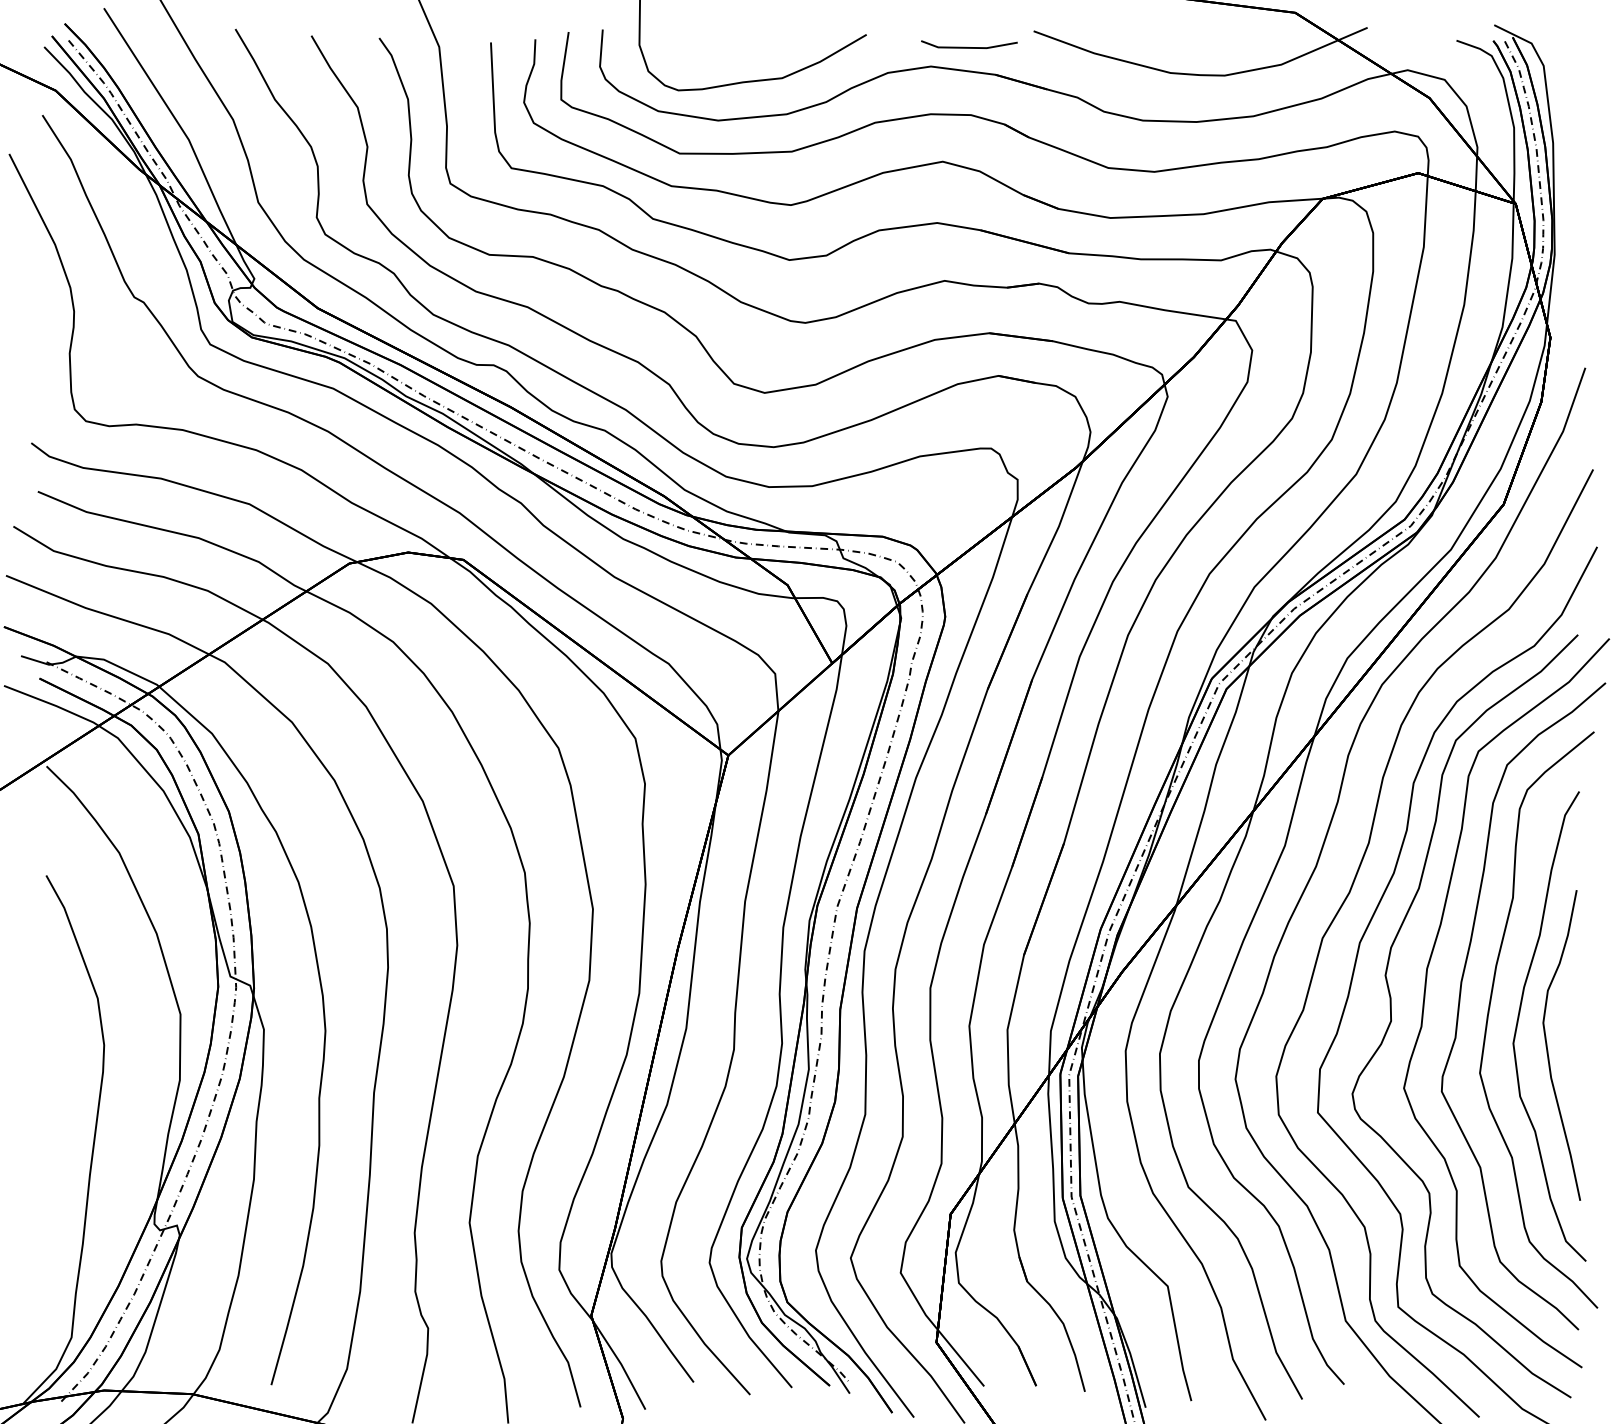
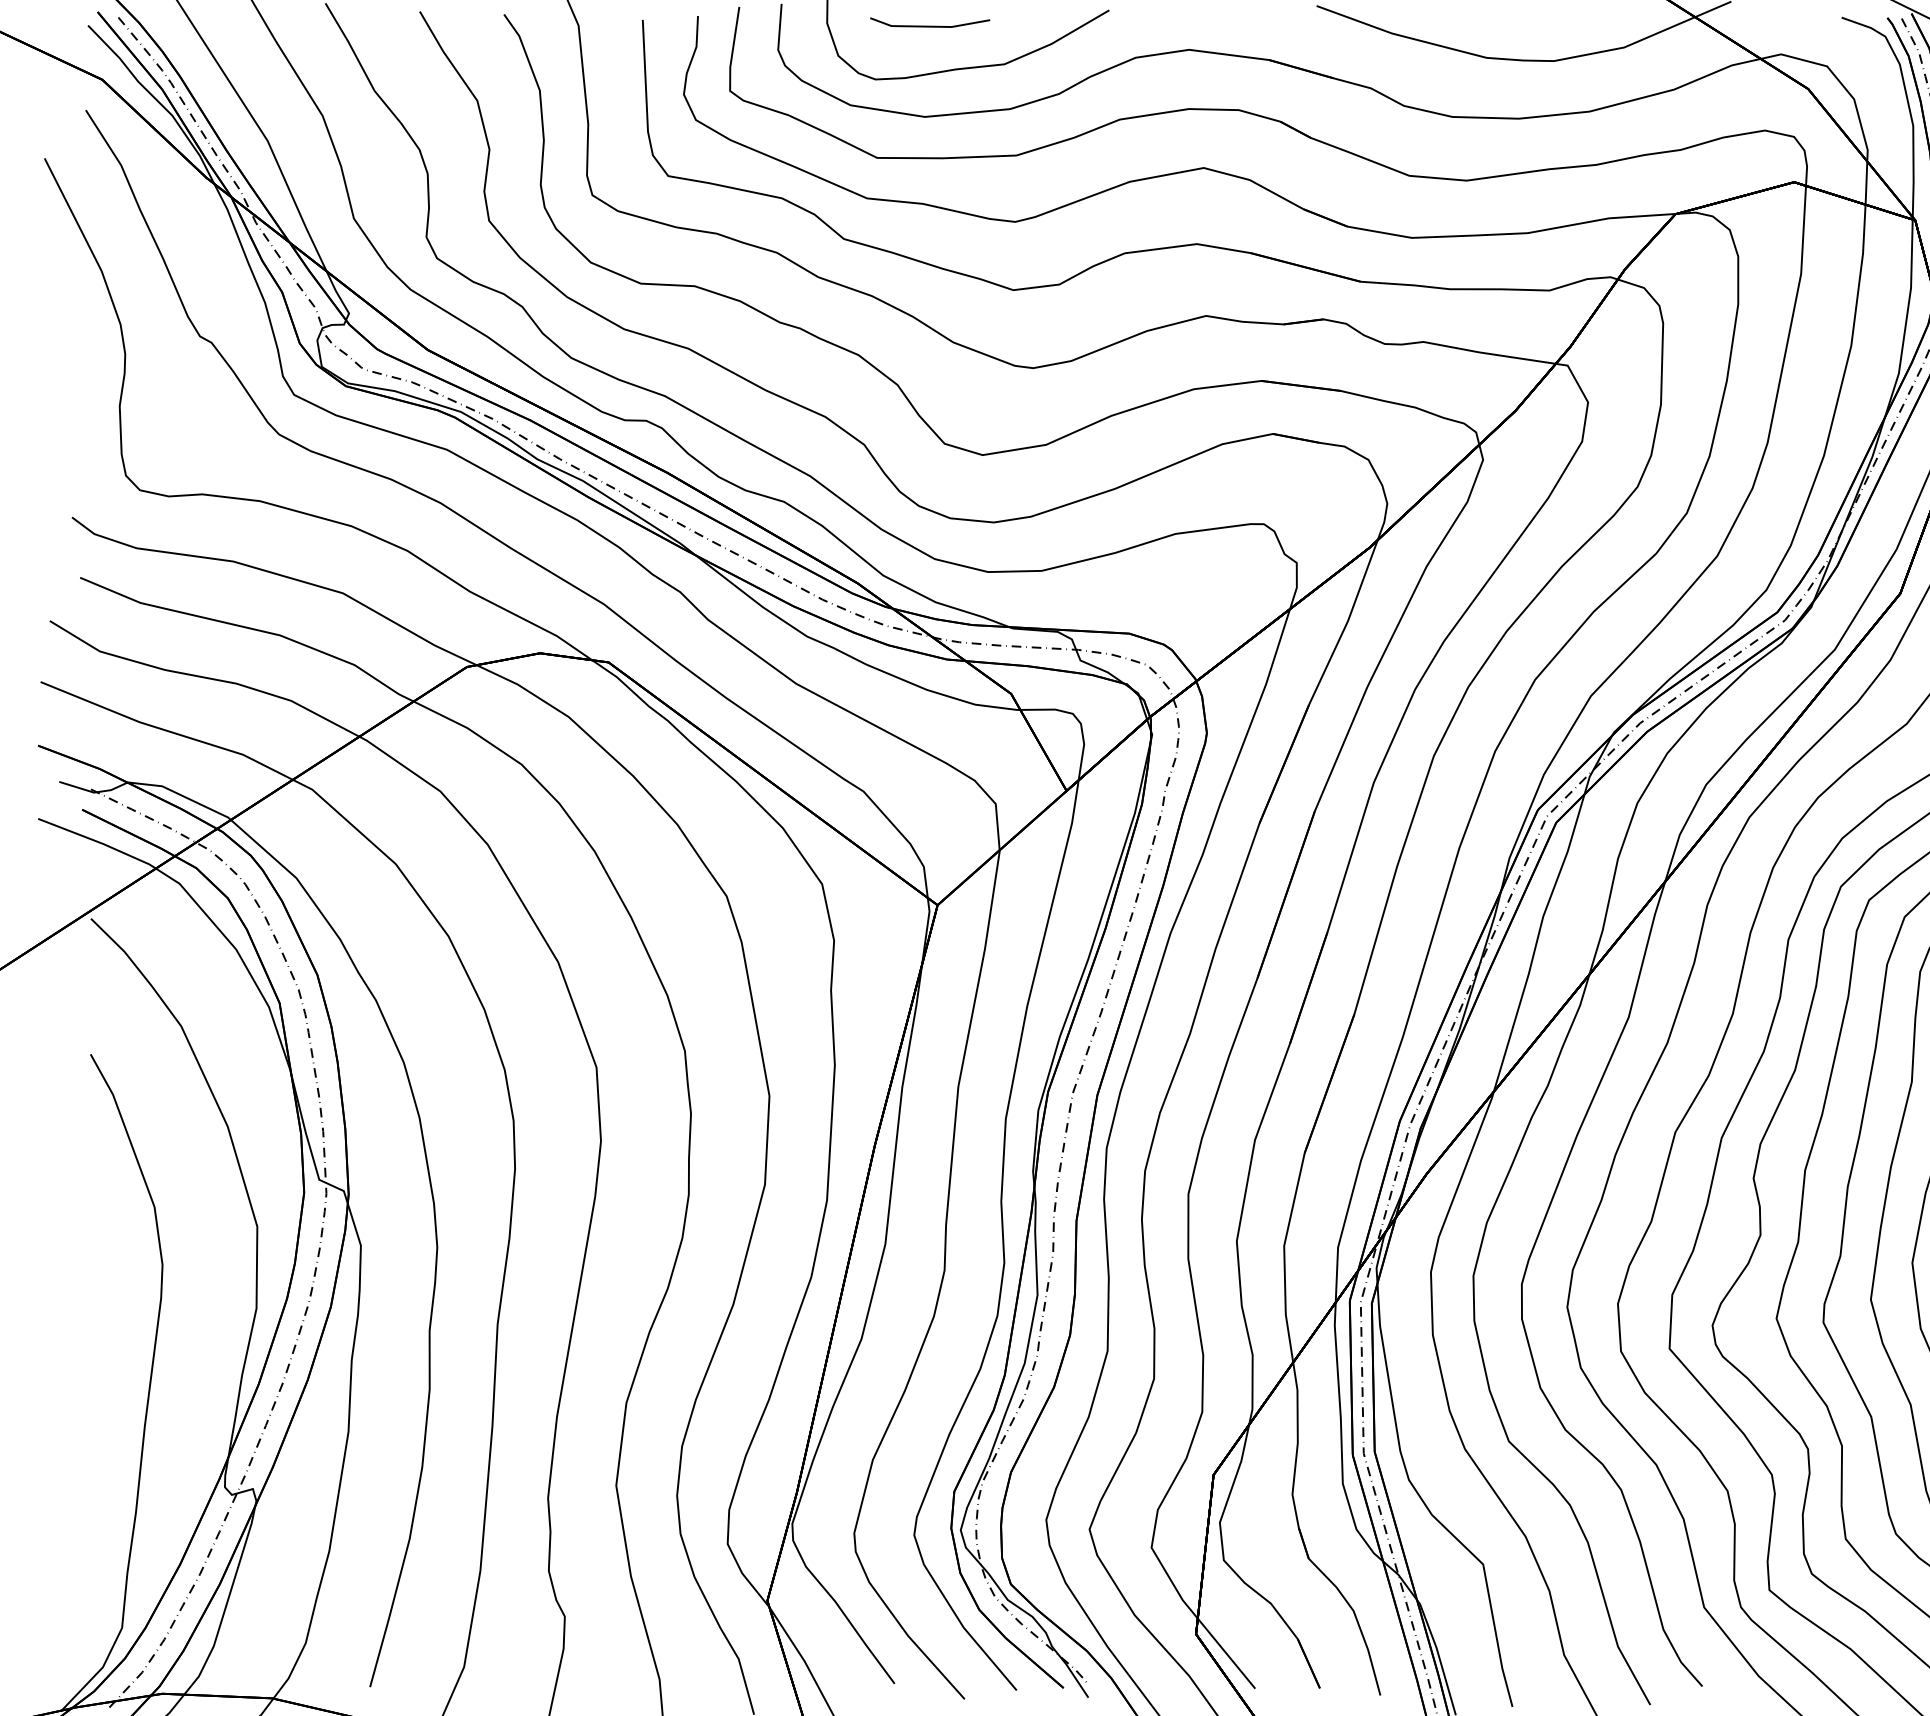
line: (969, 47) -> (930, 26), moved

